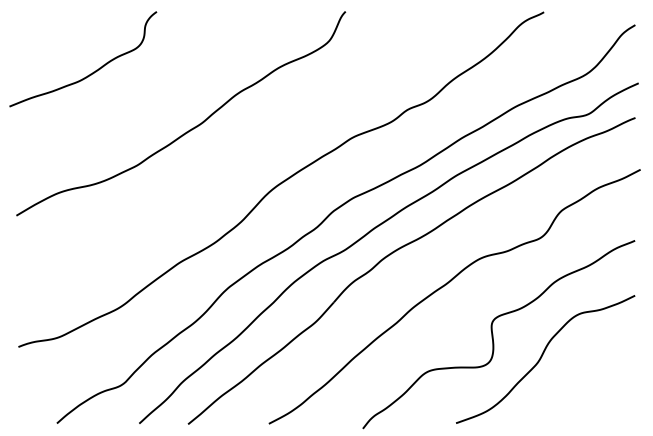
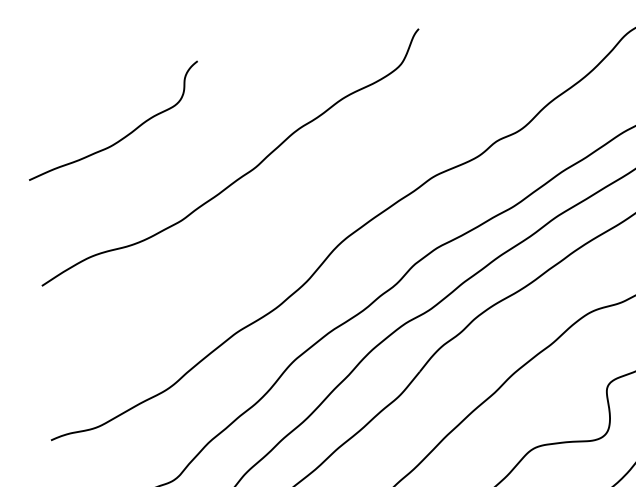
curve: (93, 71) -> (126, 134), moved

